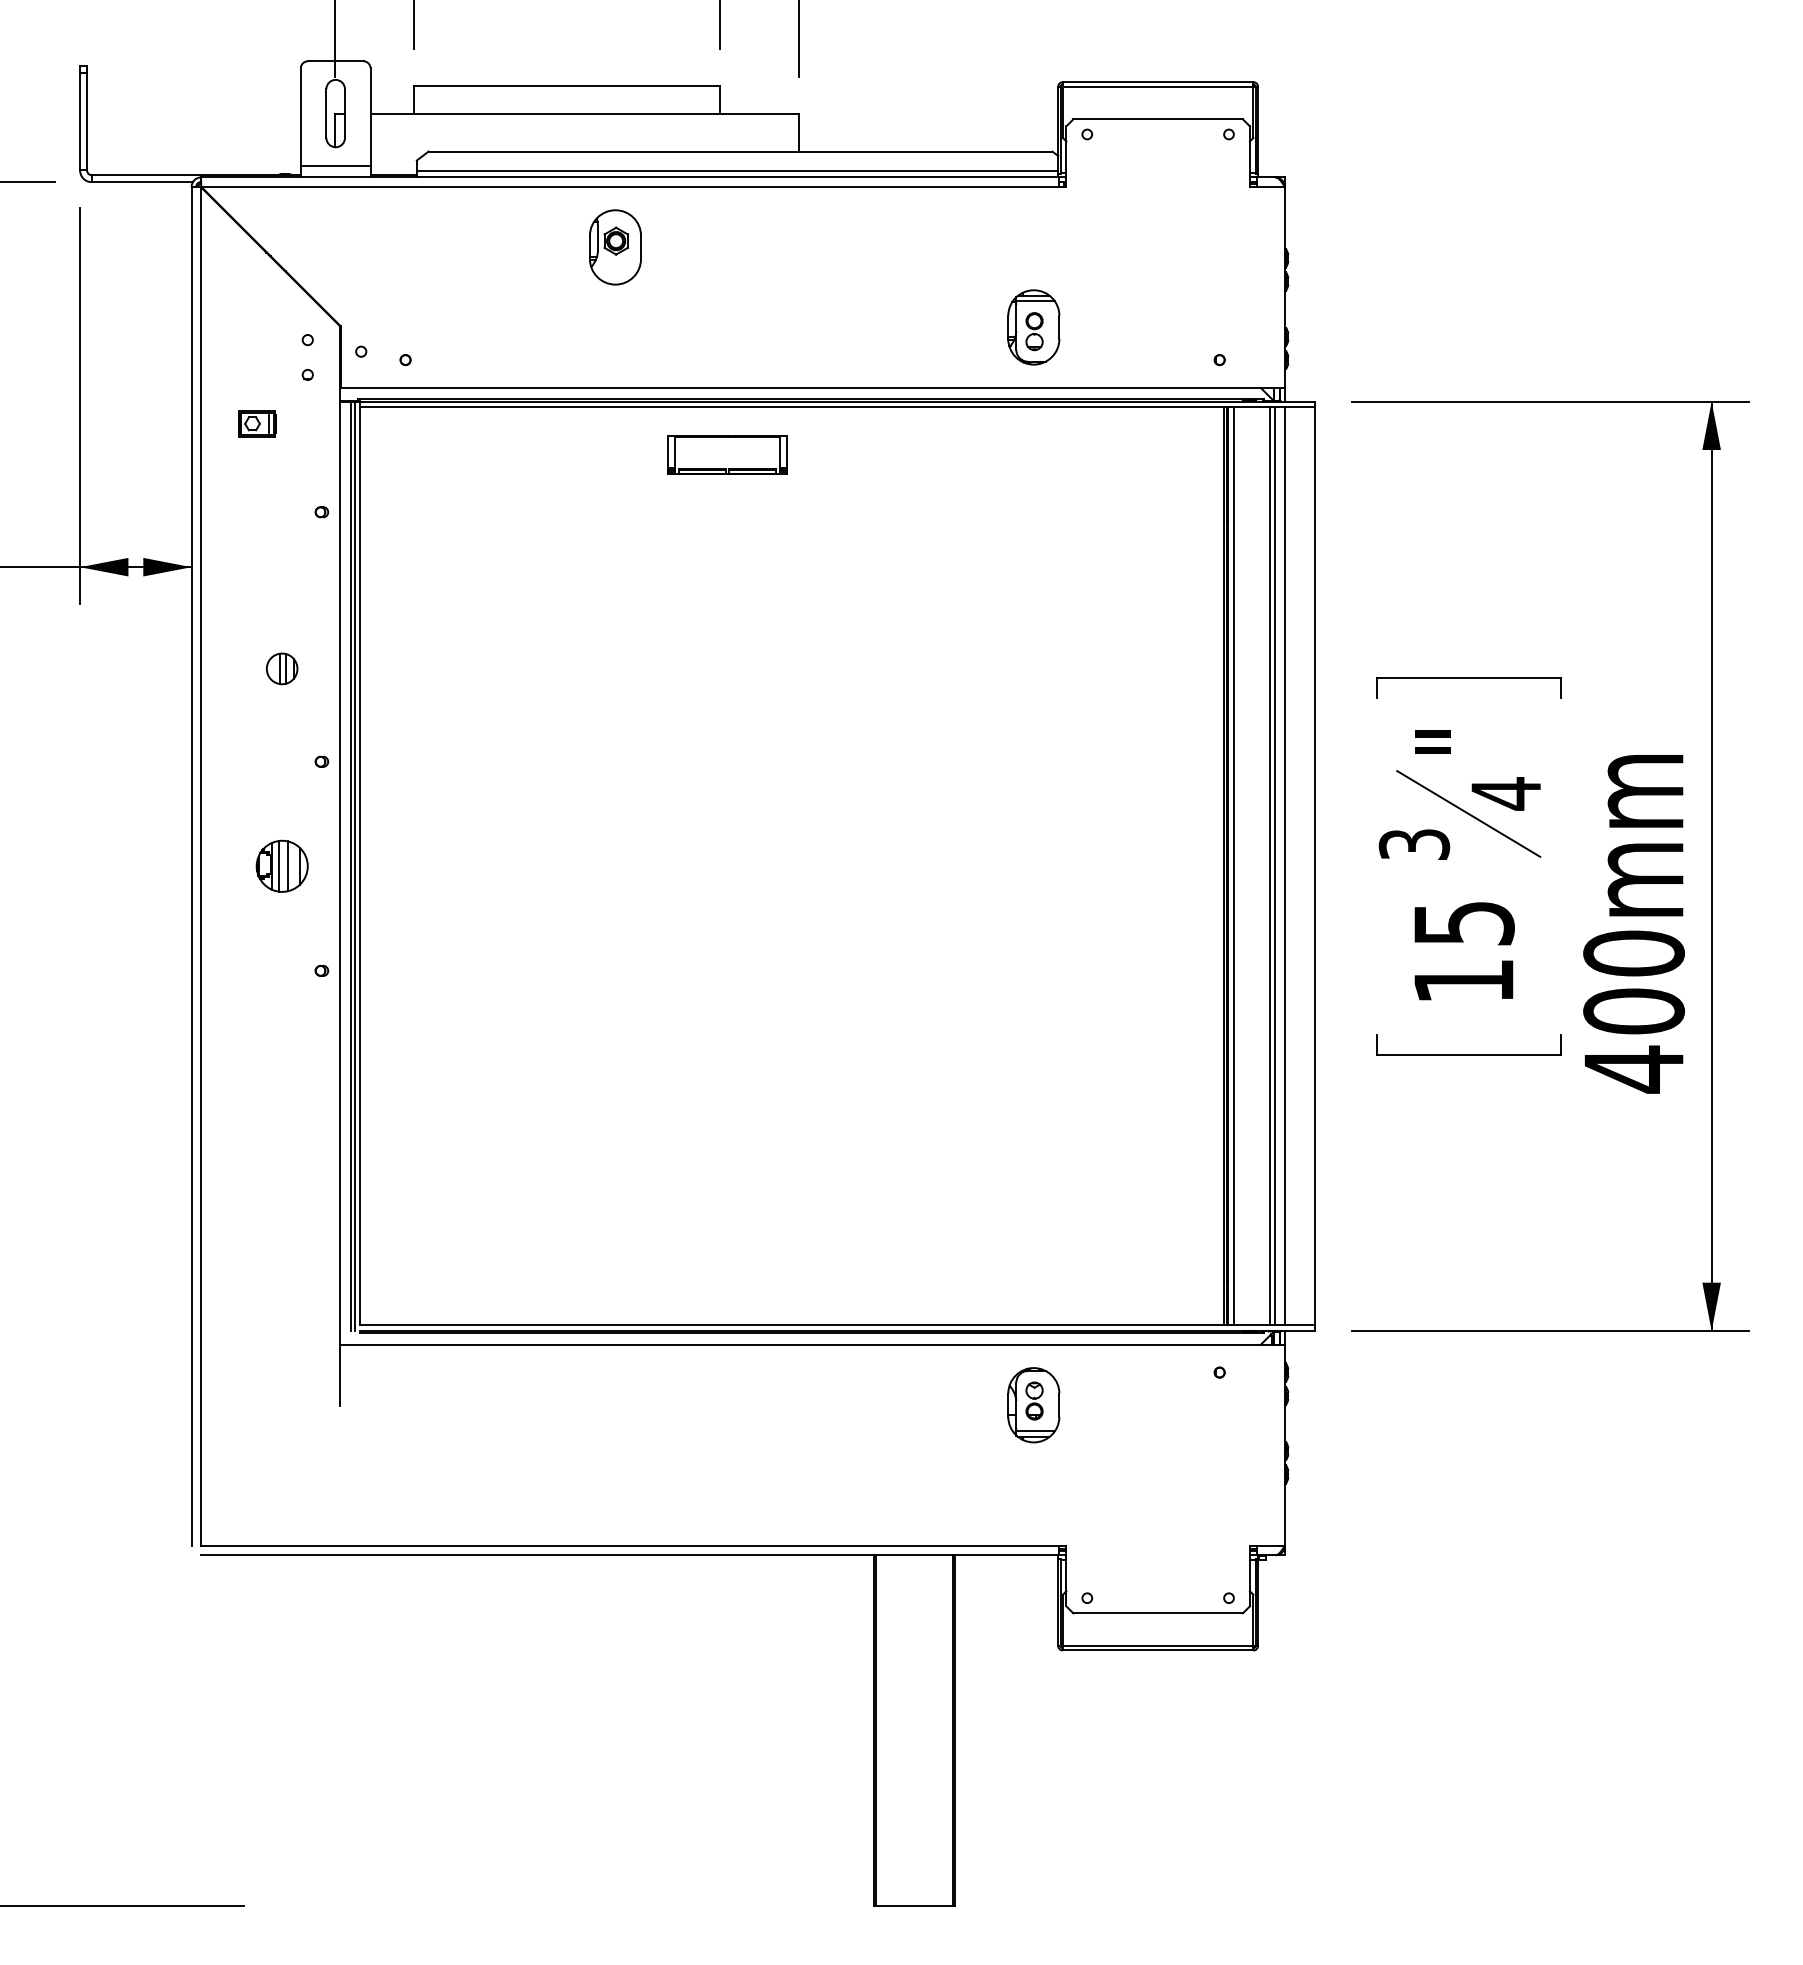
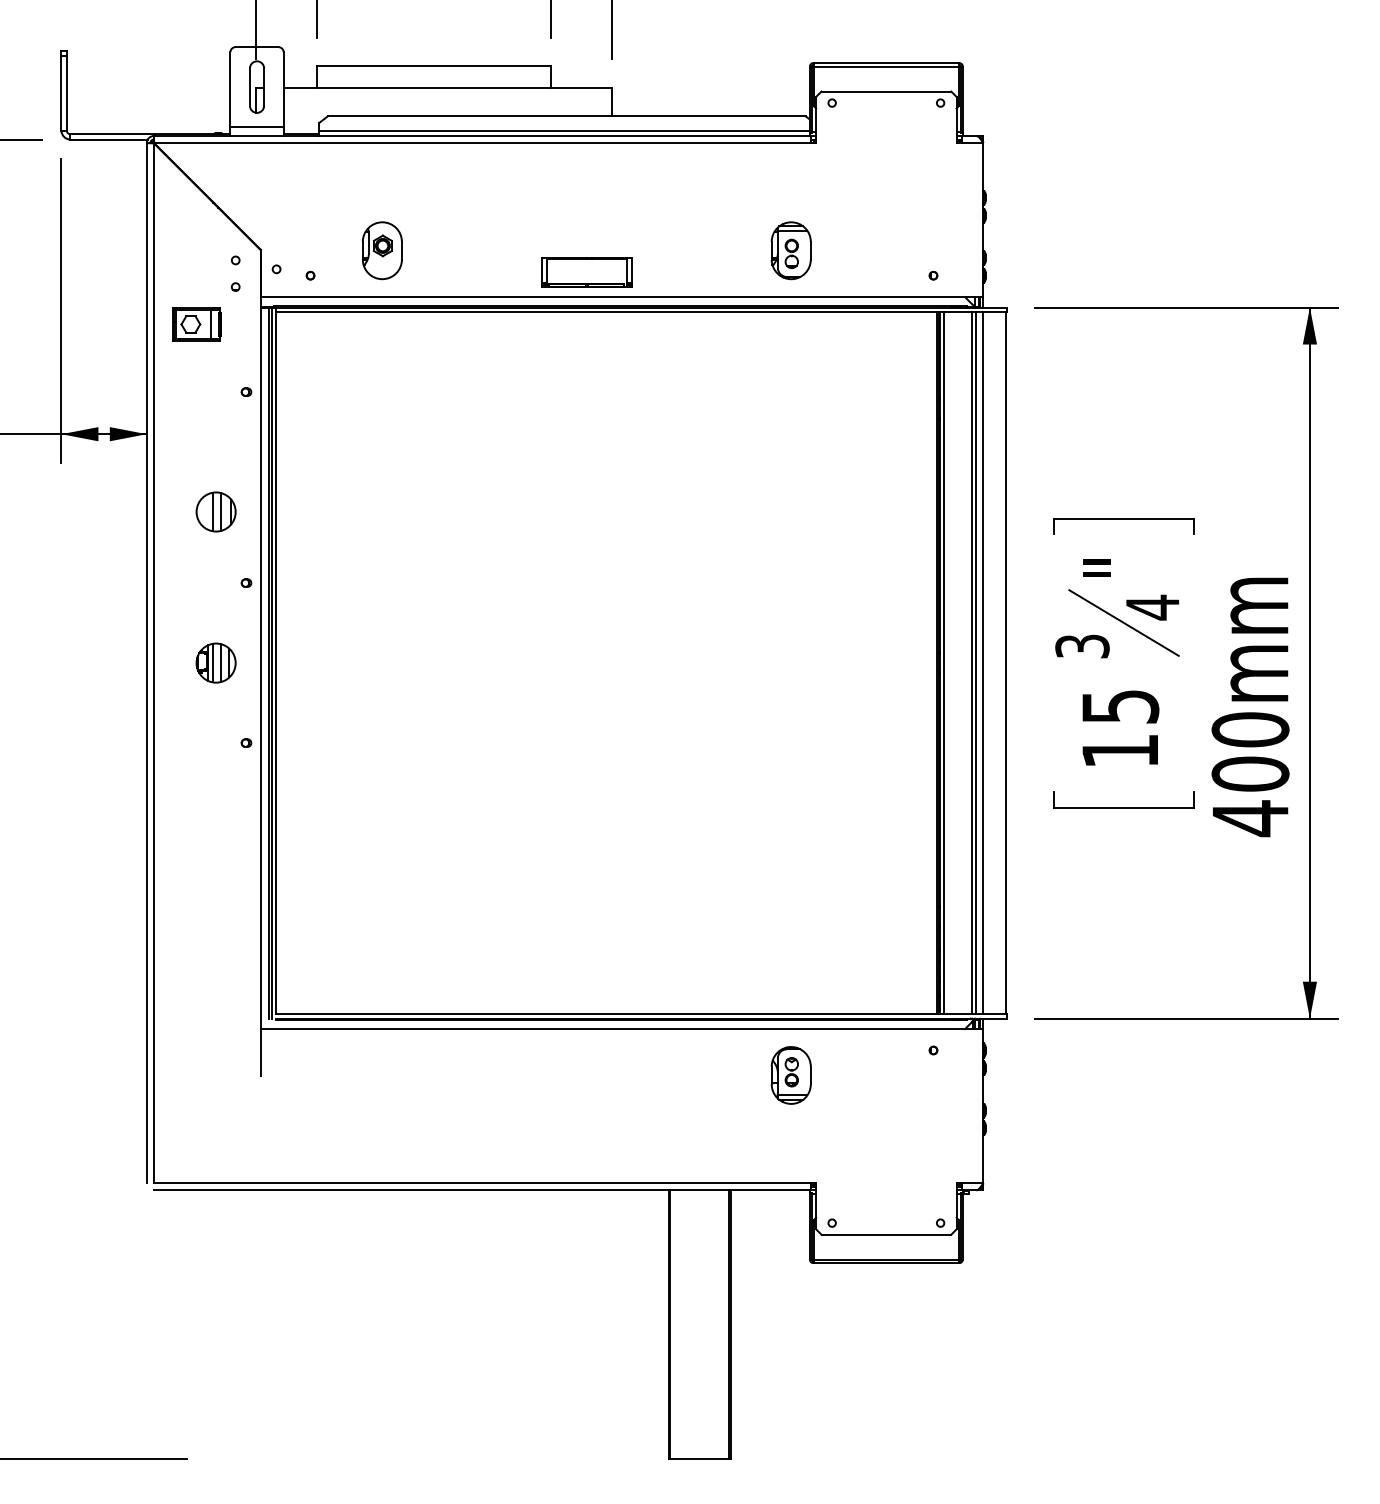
part: (615, 247) -> (382, 250), moved
part: (257, 423) -> (197, 324), size x1.67
part: (727, 454) -> (586, 272), moved
part: (281, 668) -> (215, 511), size x1.67

